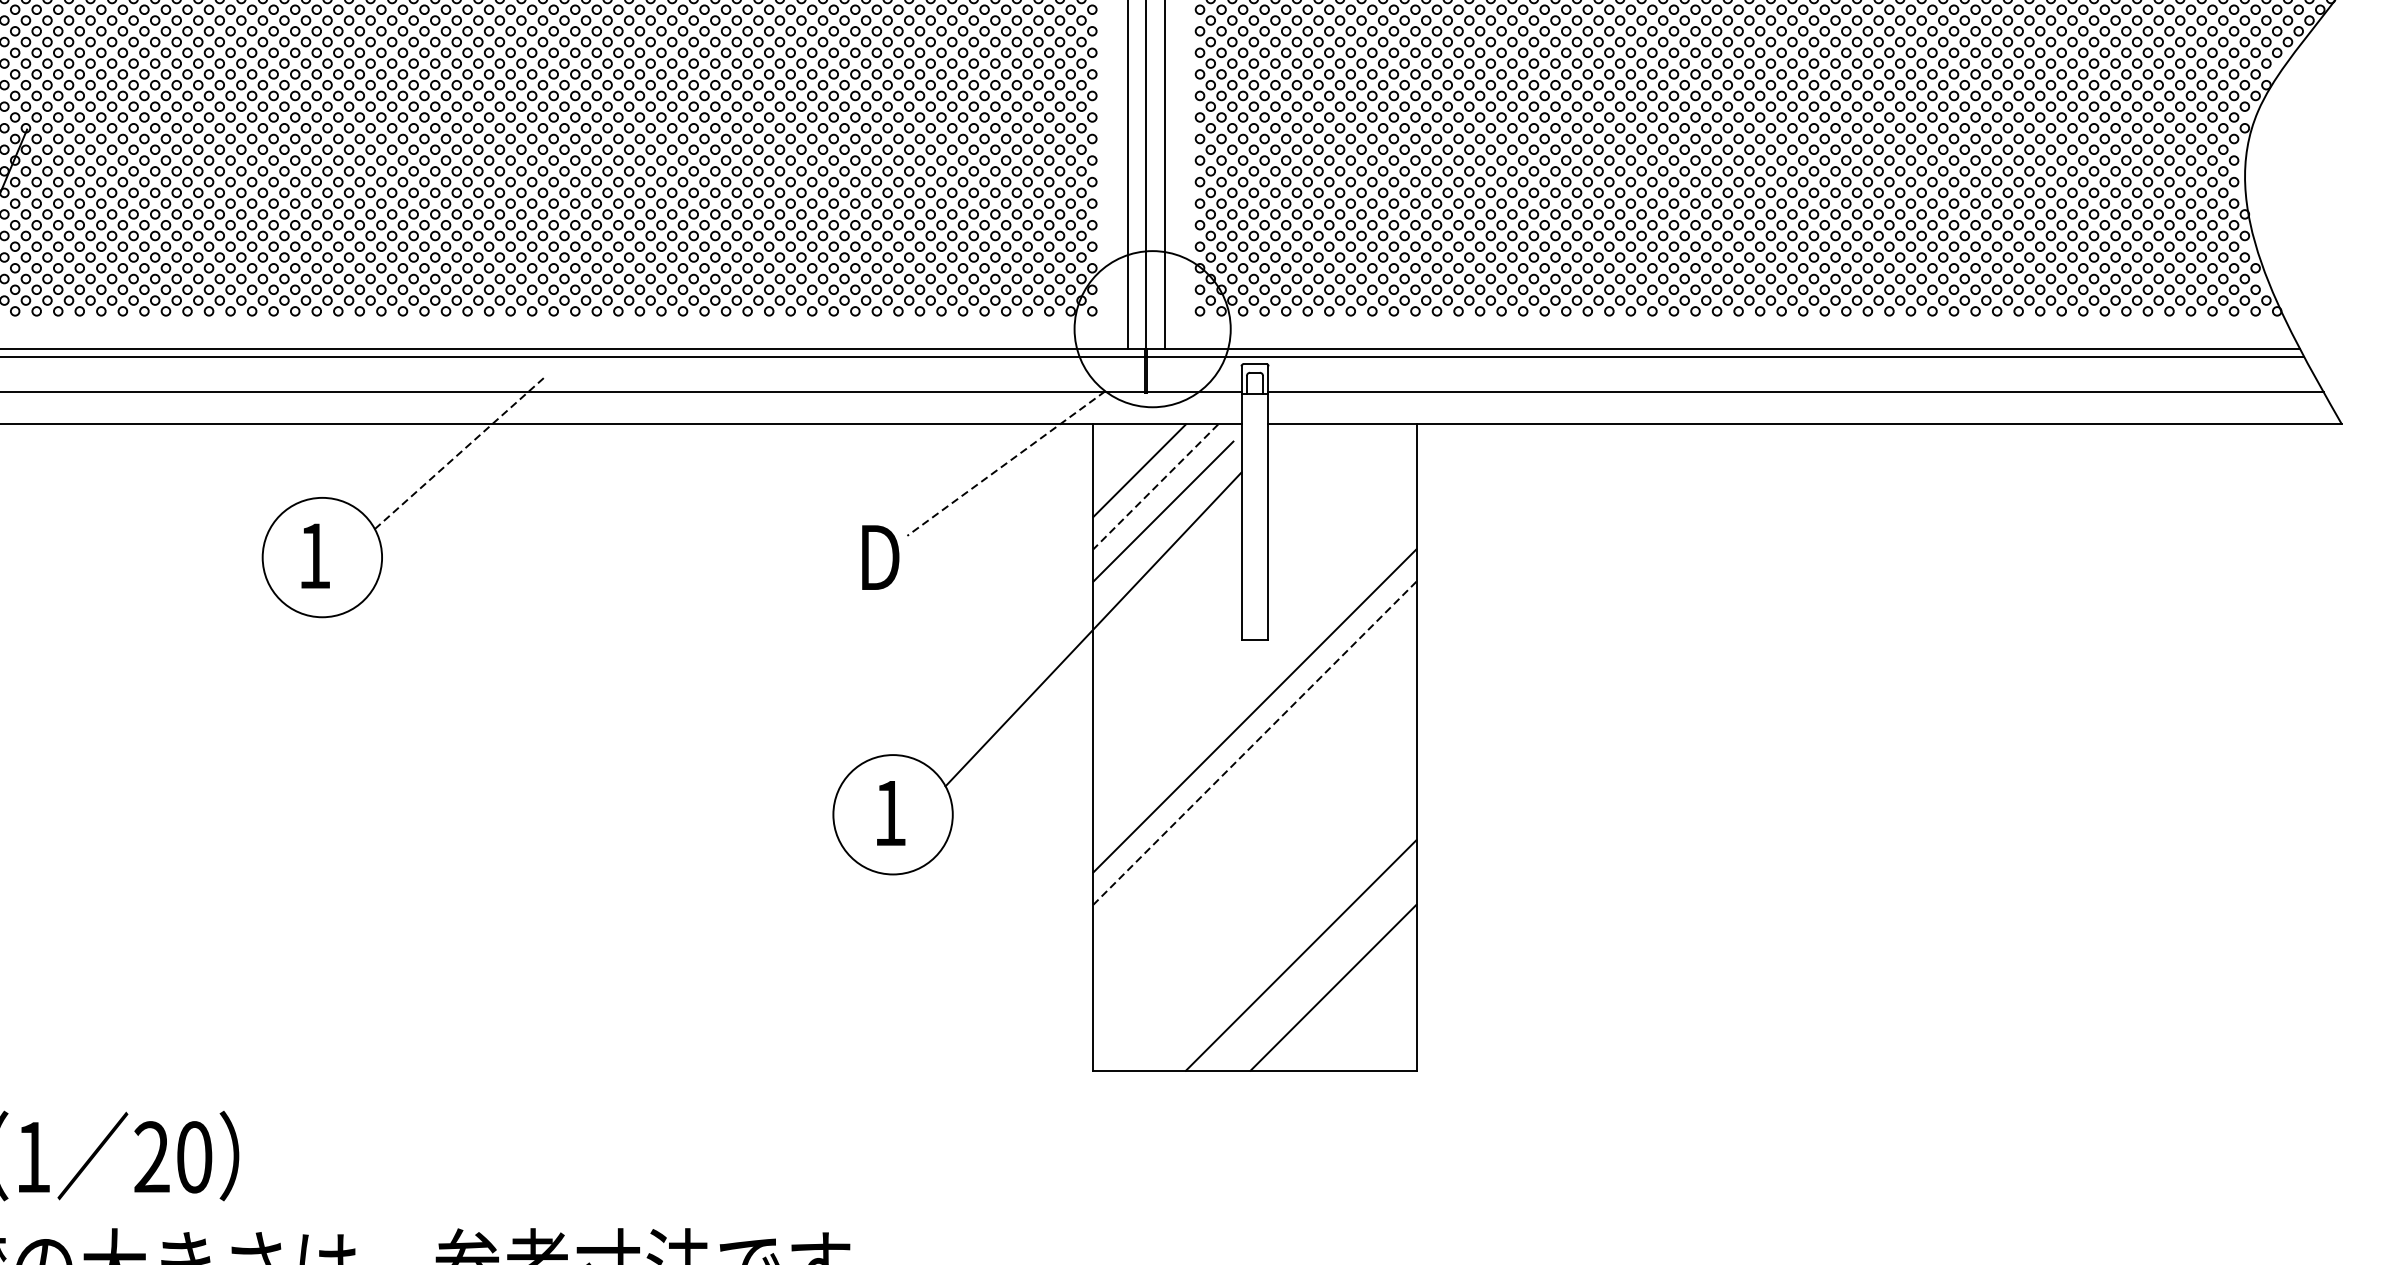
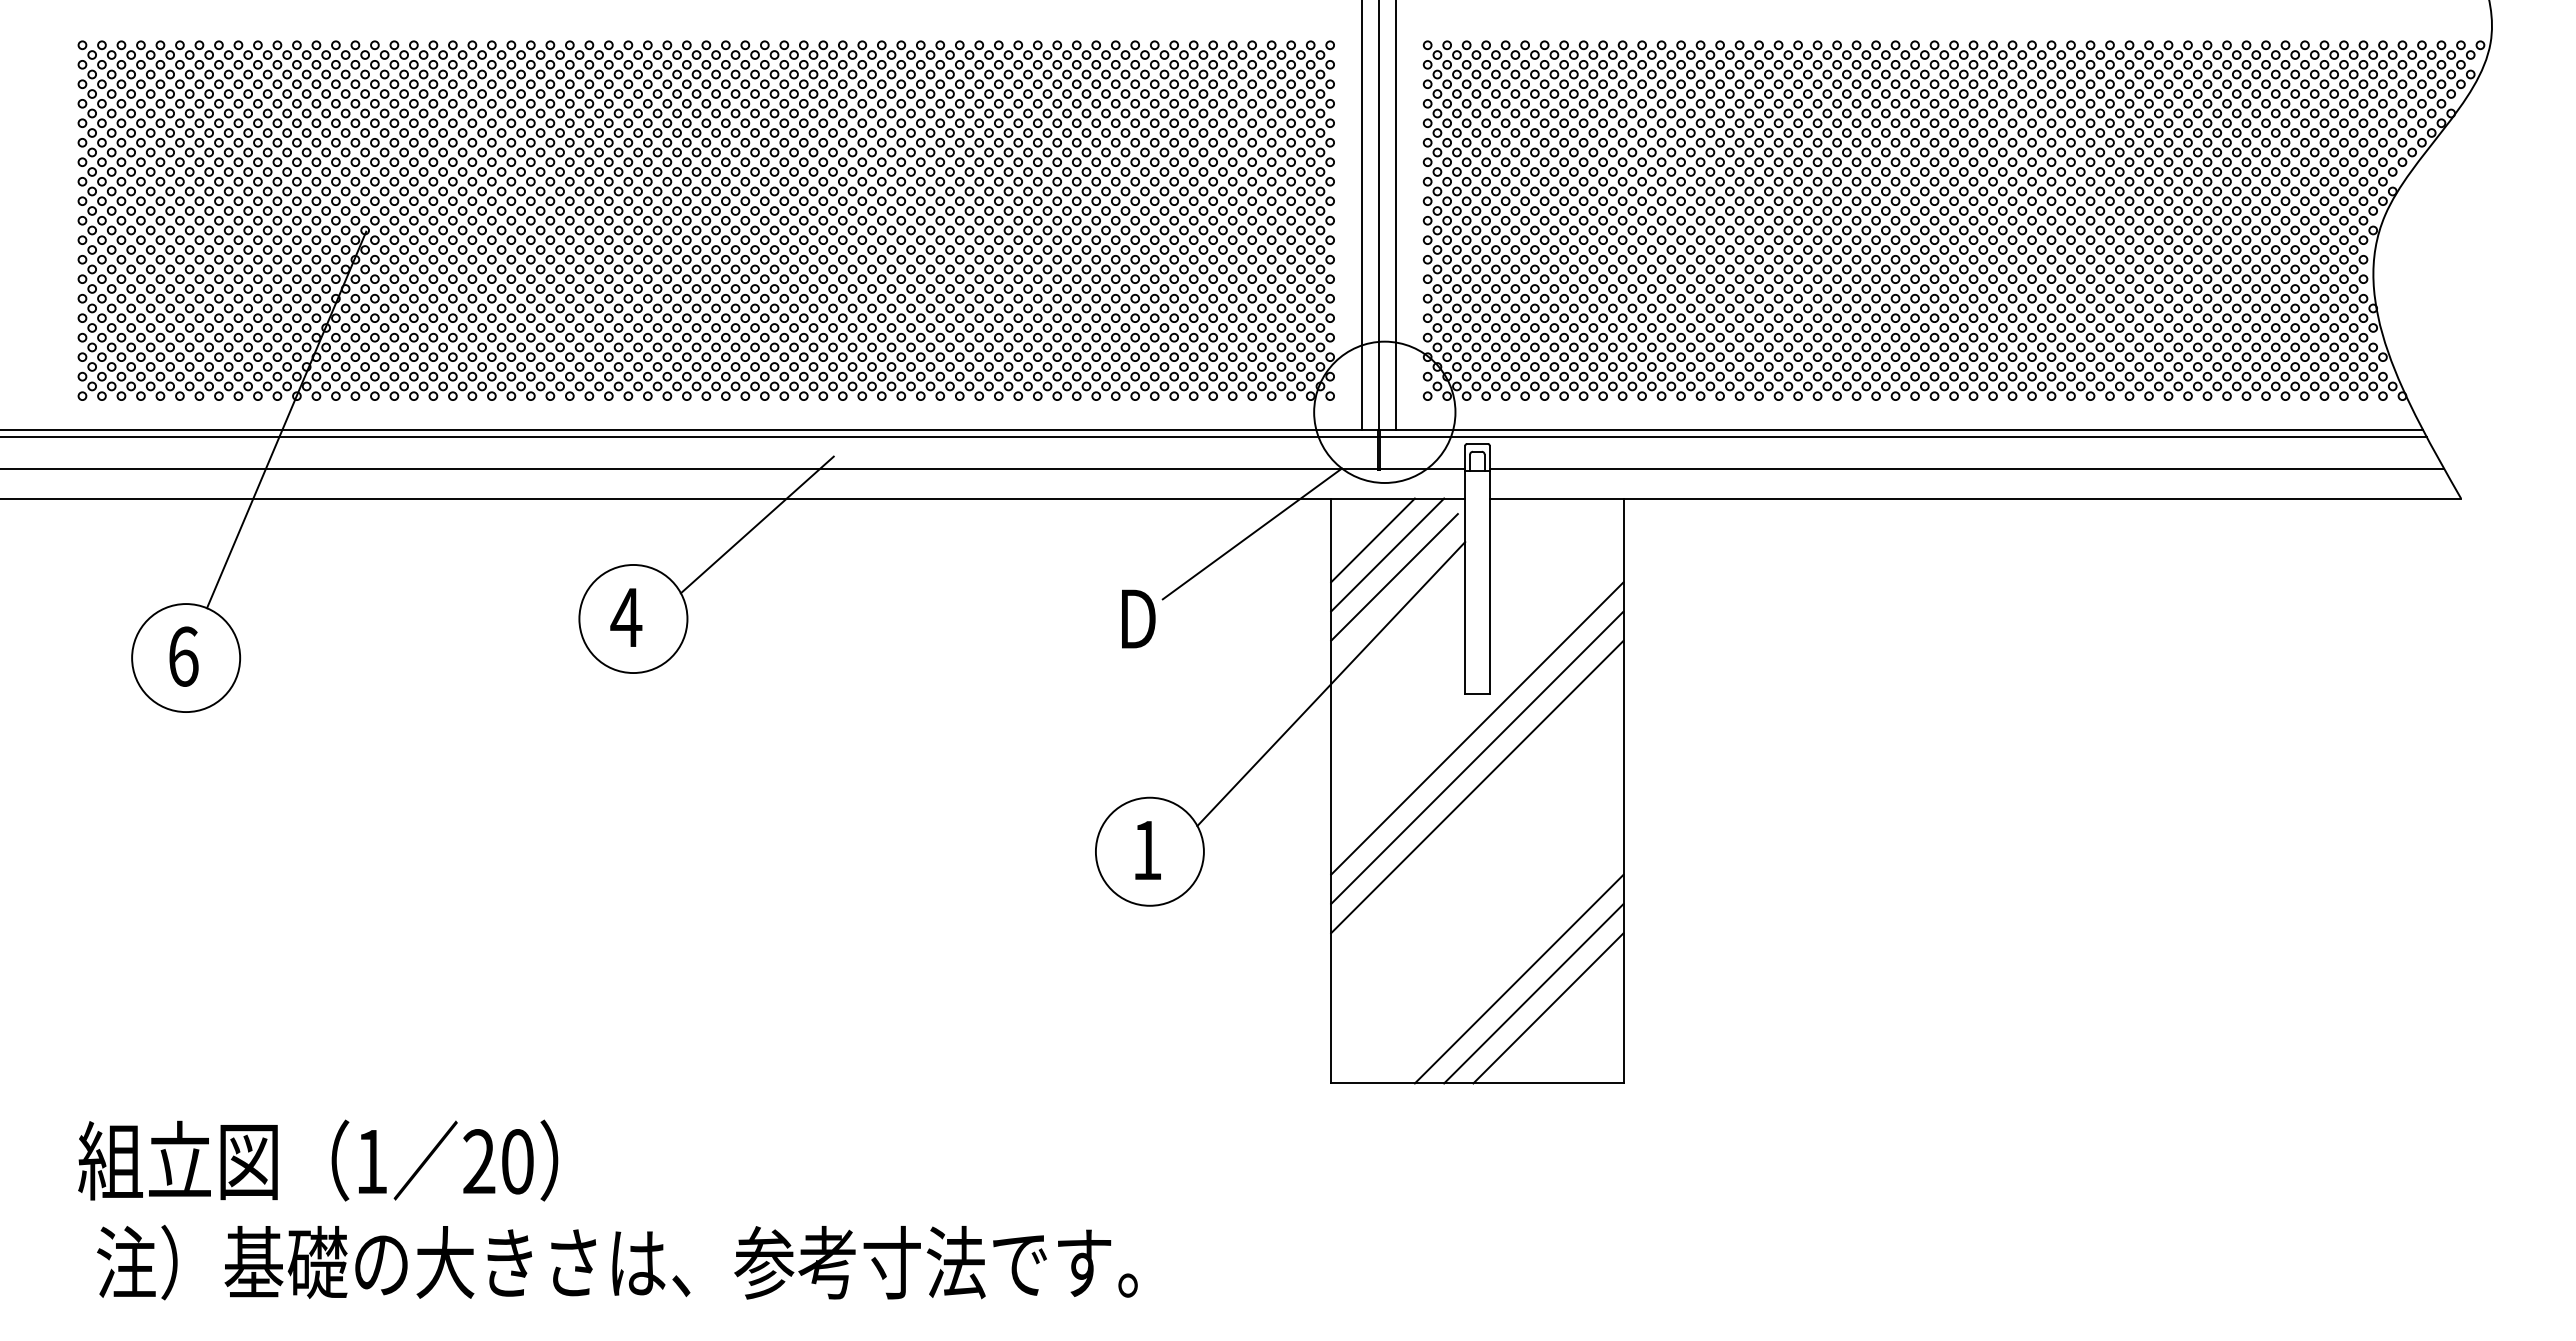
line: (459, 453) -> (757, 524), dashed -> solid
line: (1006, 463) -> (1252, 533), dashed -> solid
line: (1155, 487) -> (1387, 555), dashed -> solid
text: (314, 555) -> (626, 617), 1 -> 4
line: (1255, 678) -> (1477, 728), added
line: (1255, 742) -> (1477, 786), dashed -> solid
line: (1316, 971) -> (1533, 993), added

